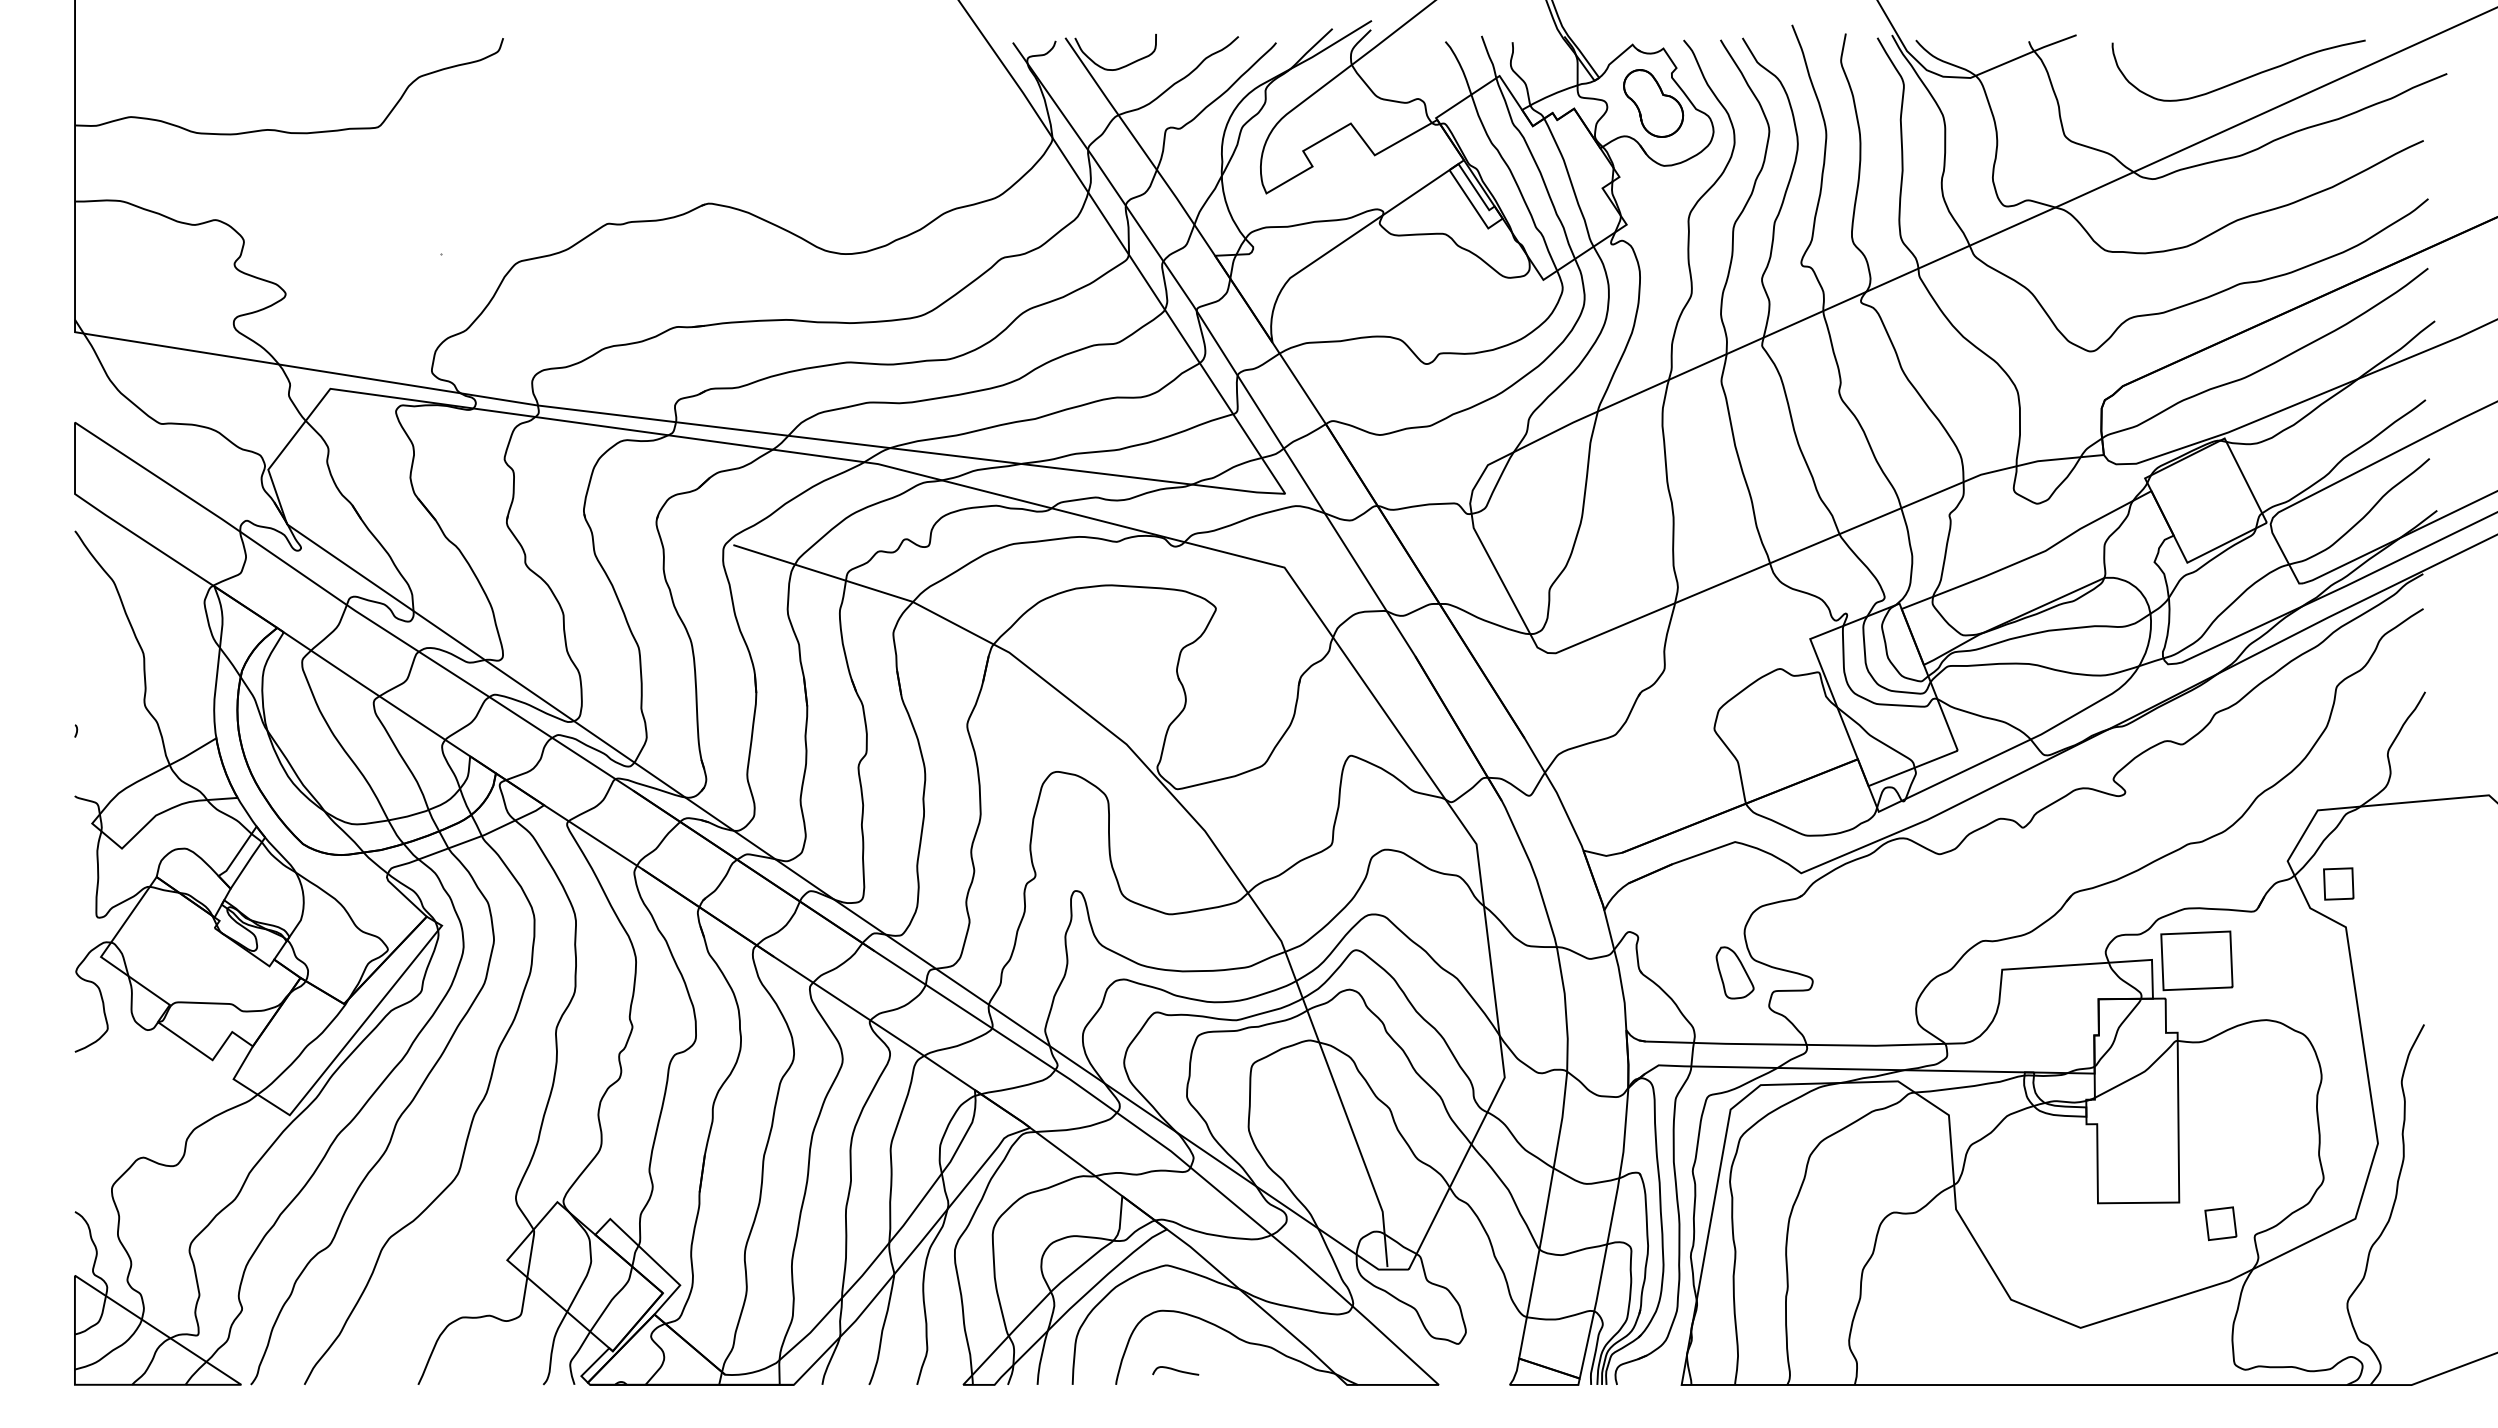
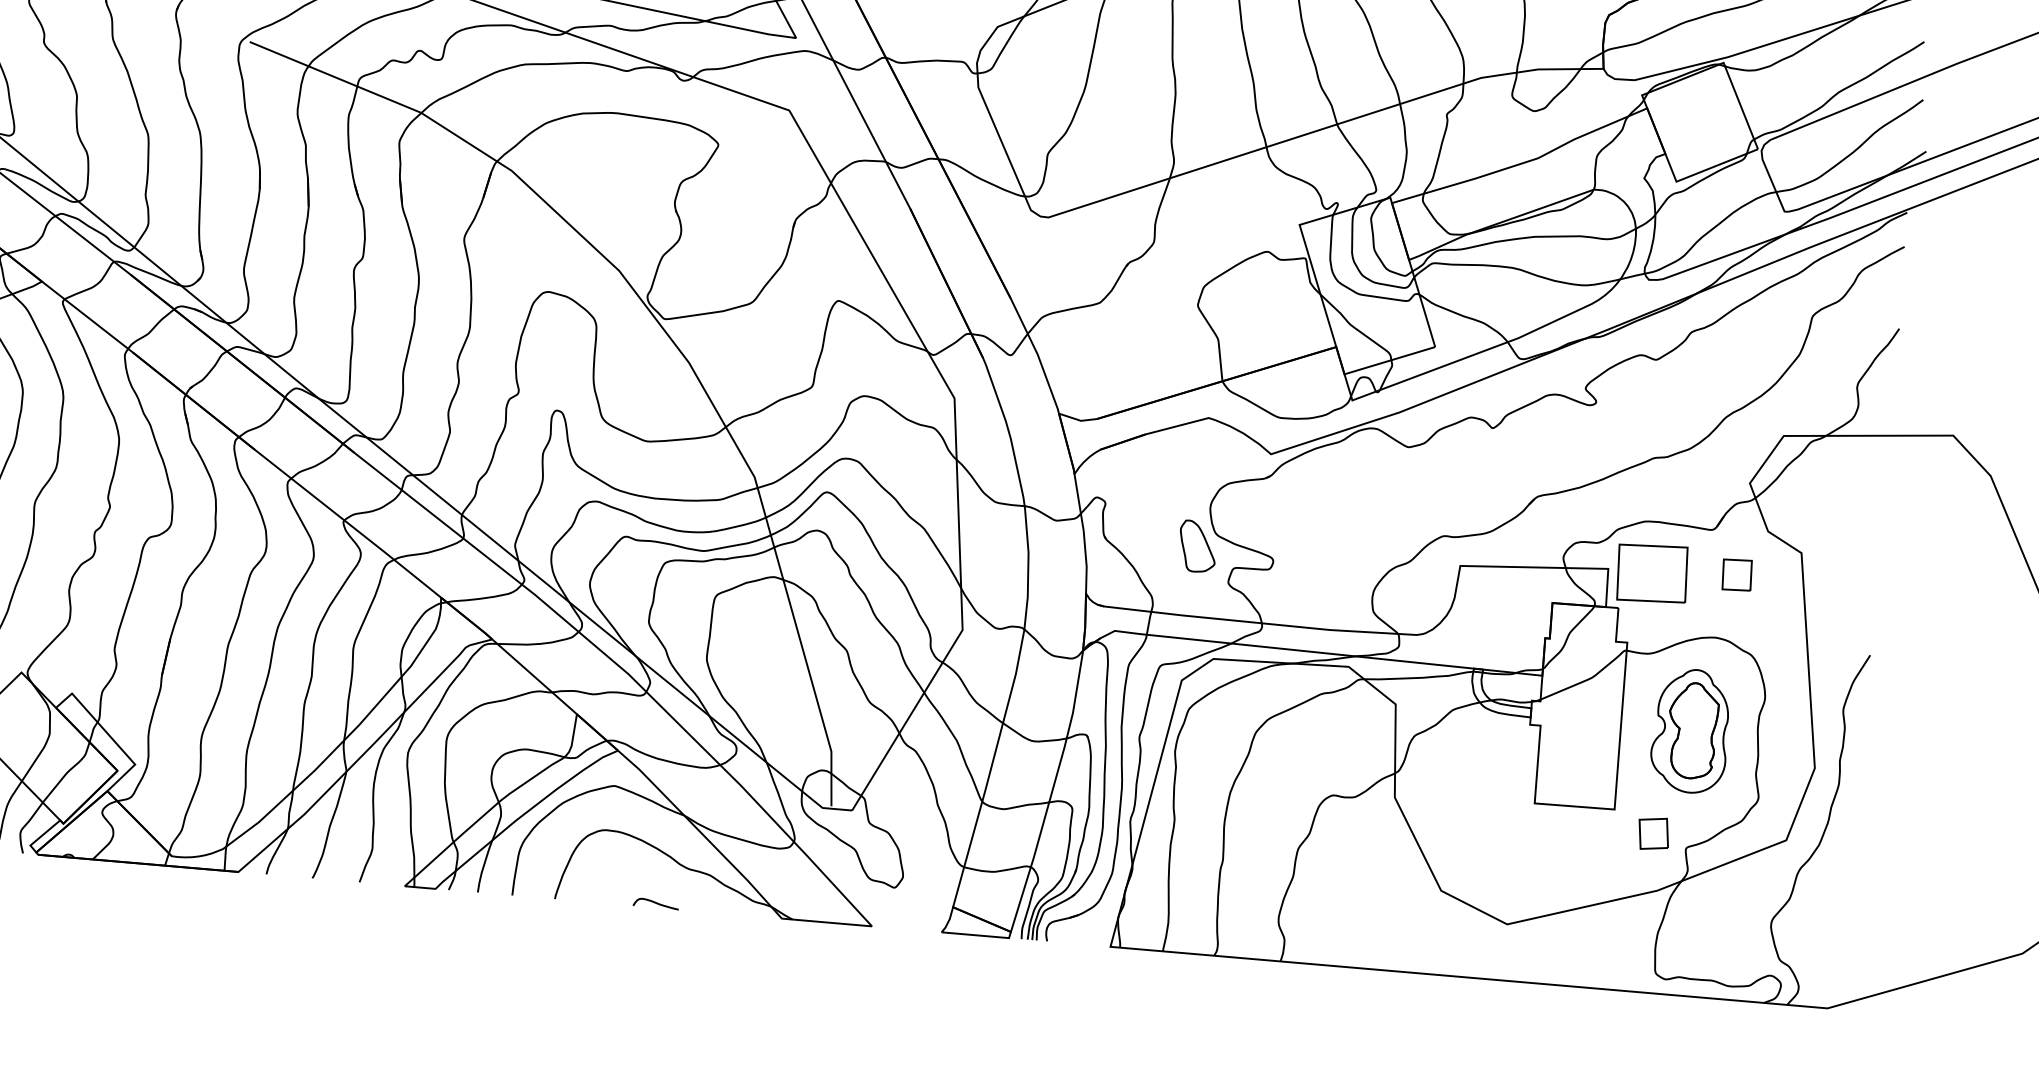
part: (2338, 883) -> (1736, 574), moved
part: (2248, 1116) -> (1689, 730), added
curve: (1175, 1370) -> (655, 903), moved

